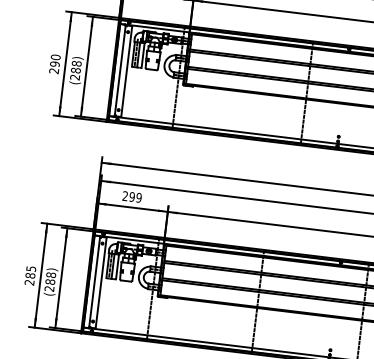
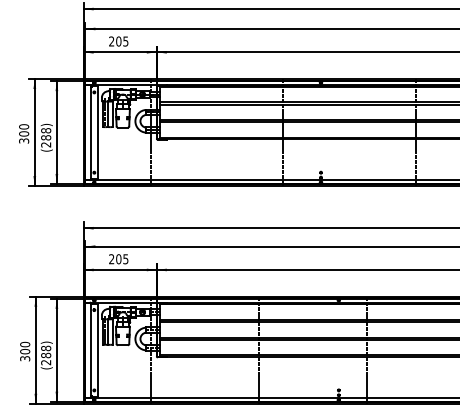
text: (54, 67) -> (24, 137), 290 -> 300
text: (135, 197) -> (122, 259), 299 -> 205
text: (30, 275) -> (25, 351), 285 -> 300

